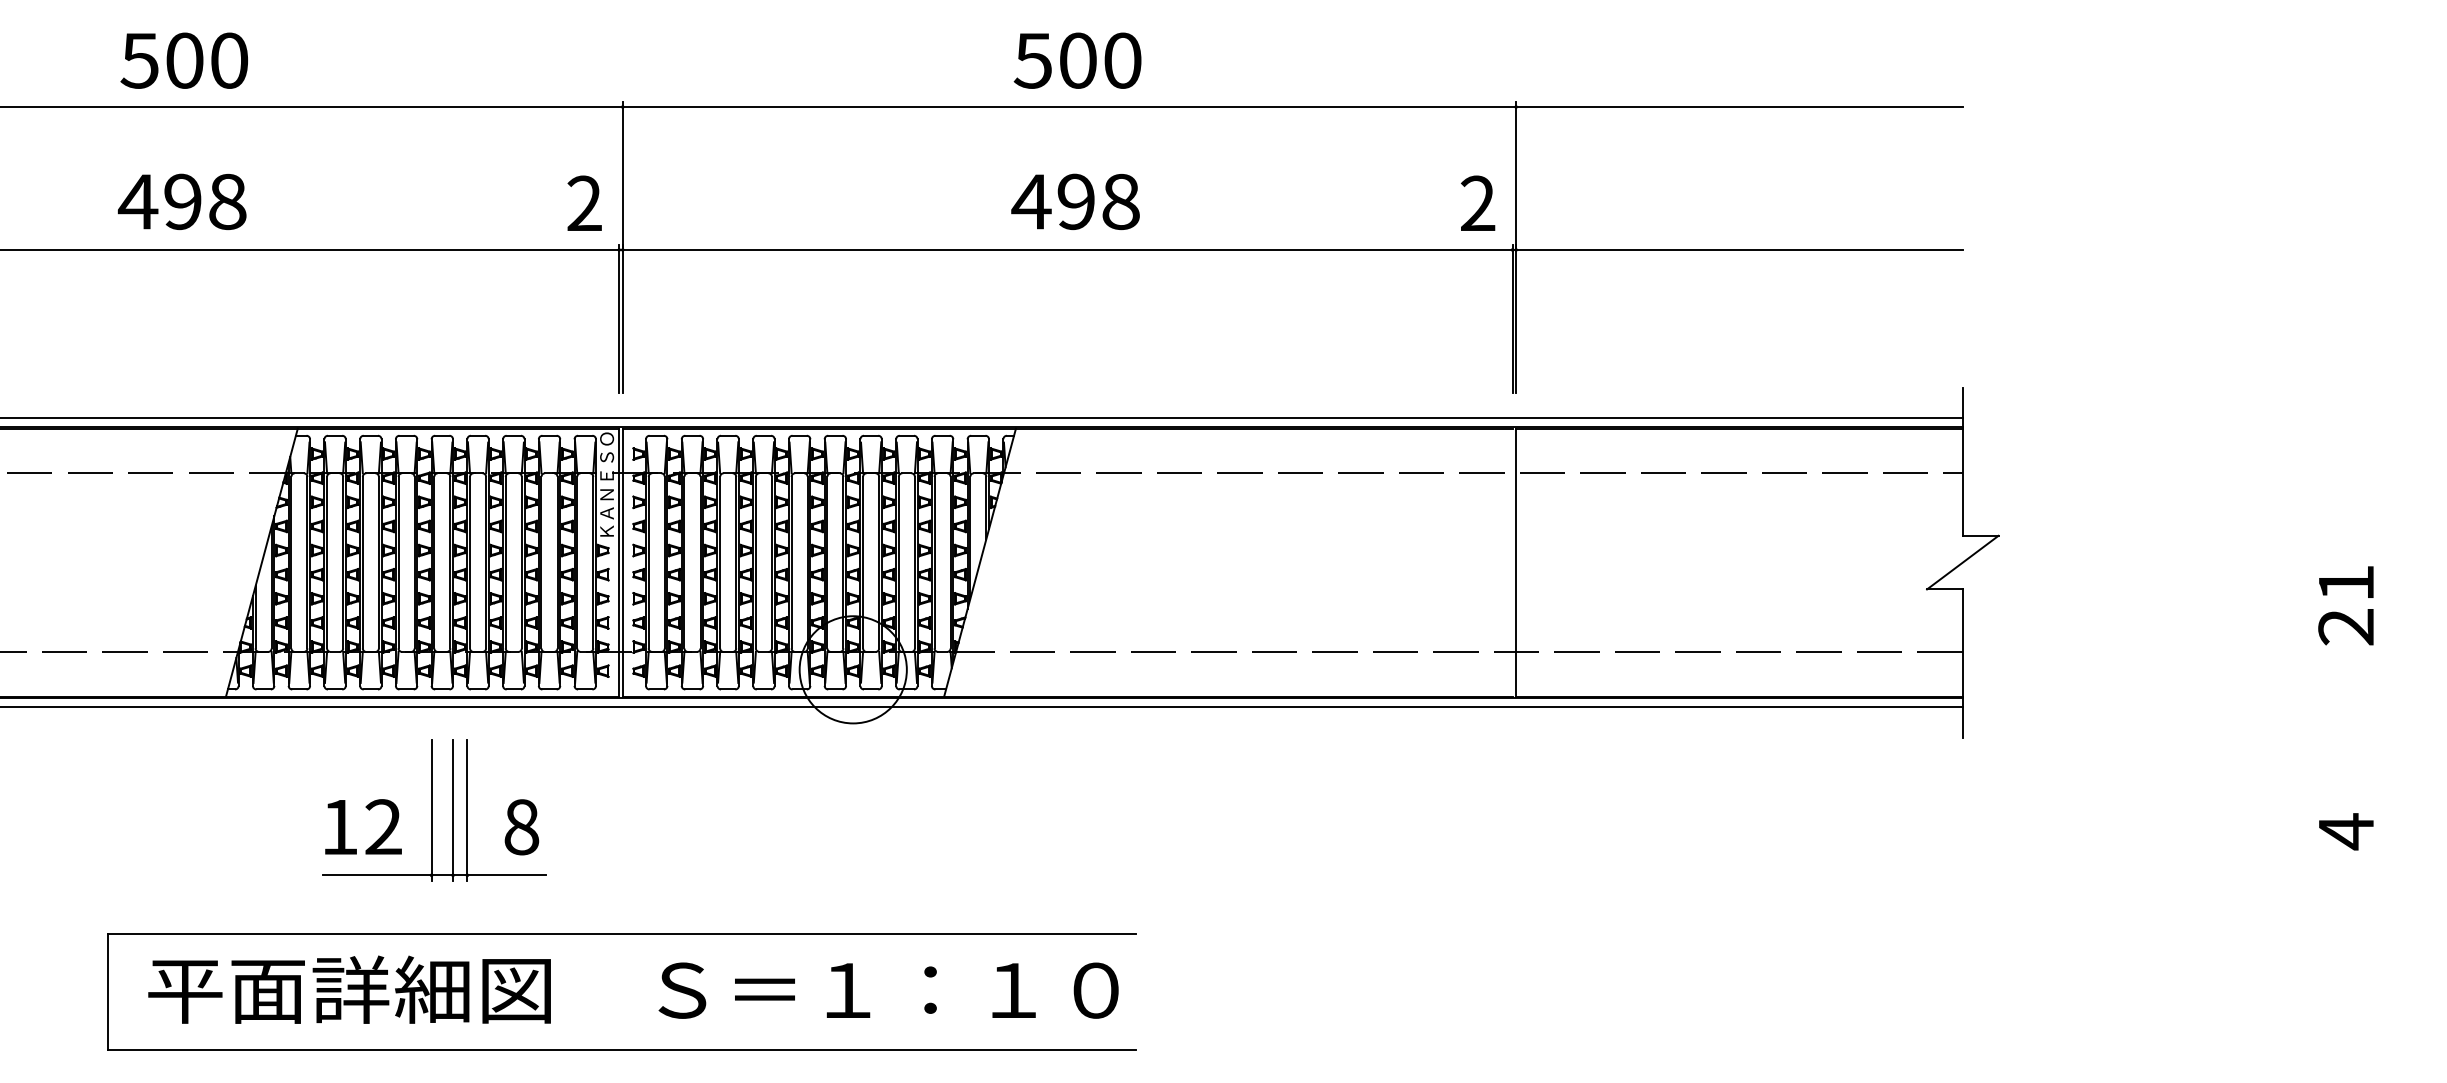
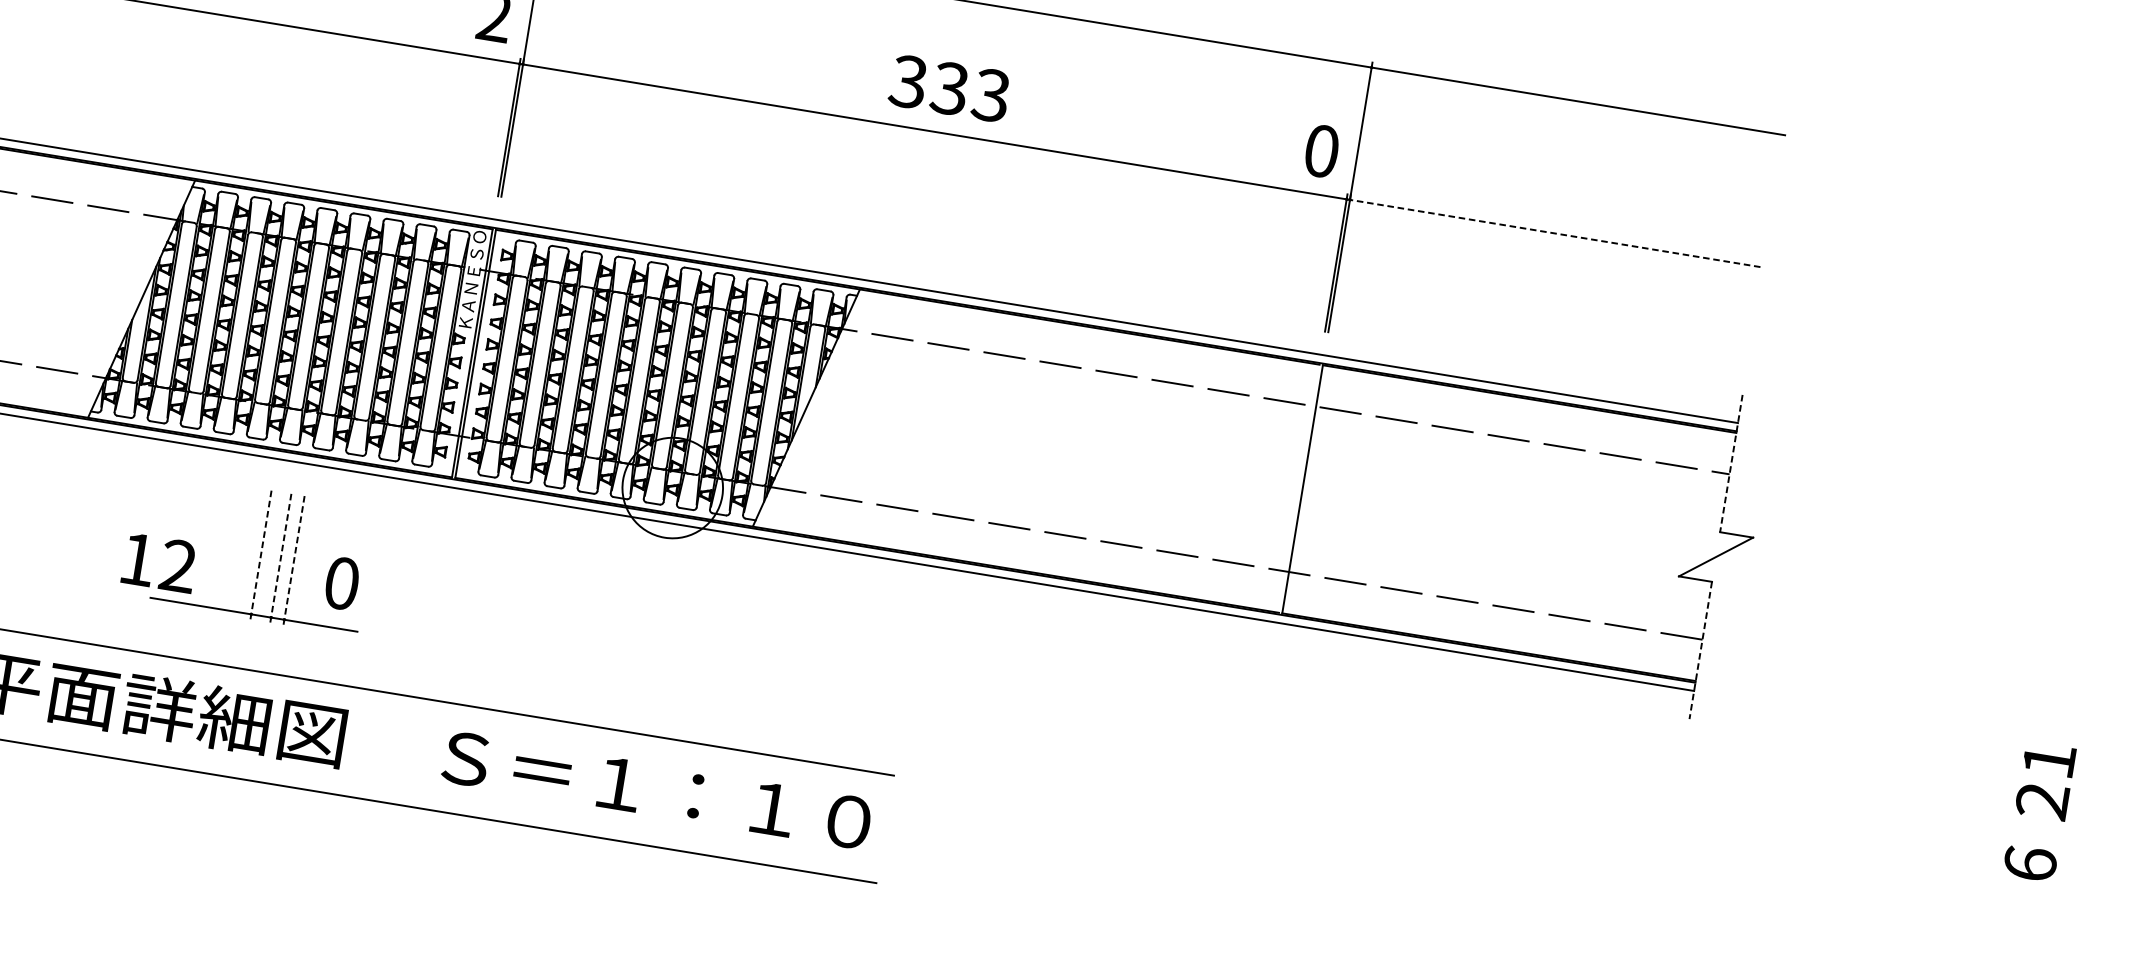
text: (1075, 201) -> (949, 88), 498 -> 333
text: (1477, 203) -> (1321, 151), 2 -> 0
line: (1738, 249) -> (1555, 233), solid -> dashed
line: (1962, 462) -> (1730, 464), solid -> dashed
text: (2345, 605) -> (2045, 780), moved
line: (1962, 664) -> (1700, 651), solid -> dashed
line: (431, 810) -> (261, 554), solid -> dashed
line: (453, 810) -> (281, 557), solid -> dashed
line: (467, 810) -> (294, 559), solid -> dashed
text: (363, 826) -> (159, 562), moved
text: (521, 827) -> (341, 583), 8 -> 0
text: (2346, 831) -> (2030, 864), 4 -> 6

